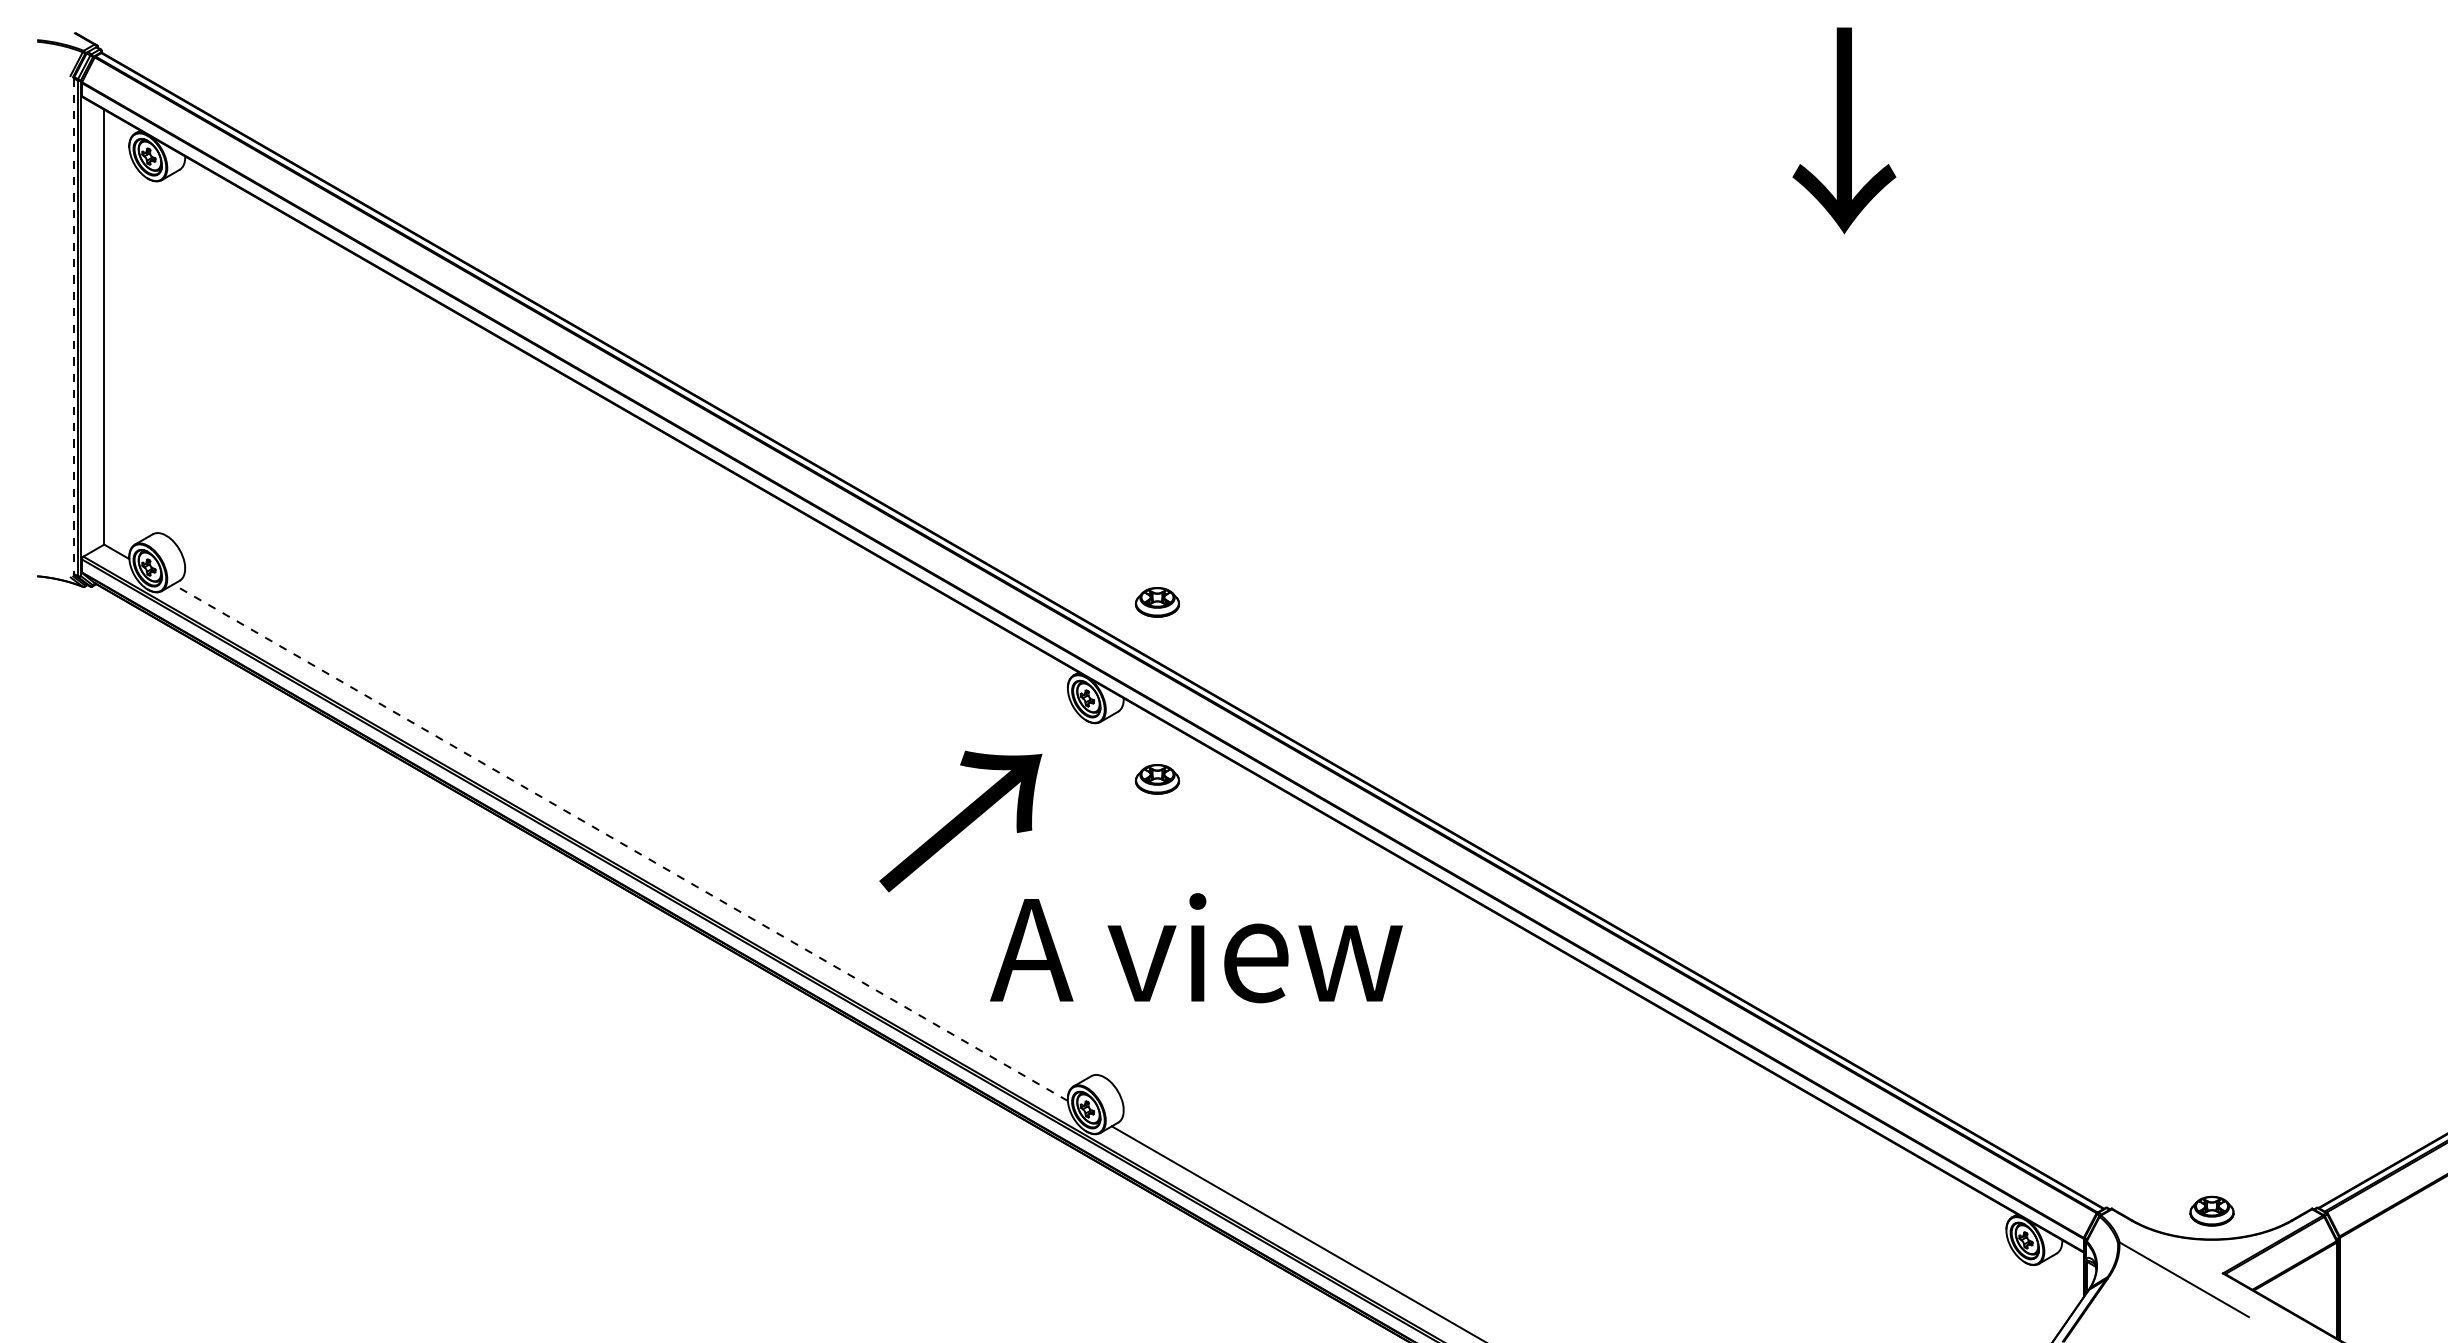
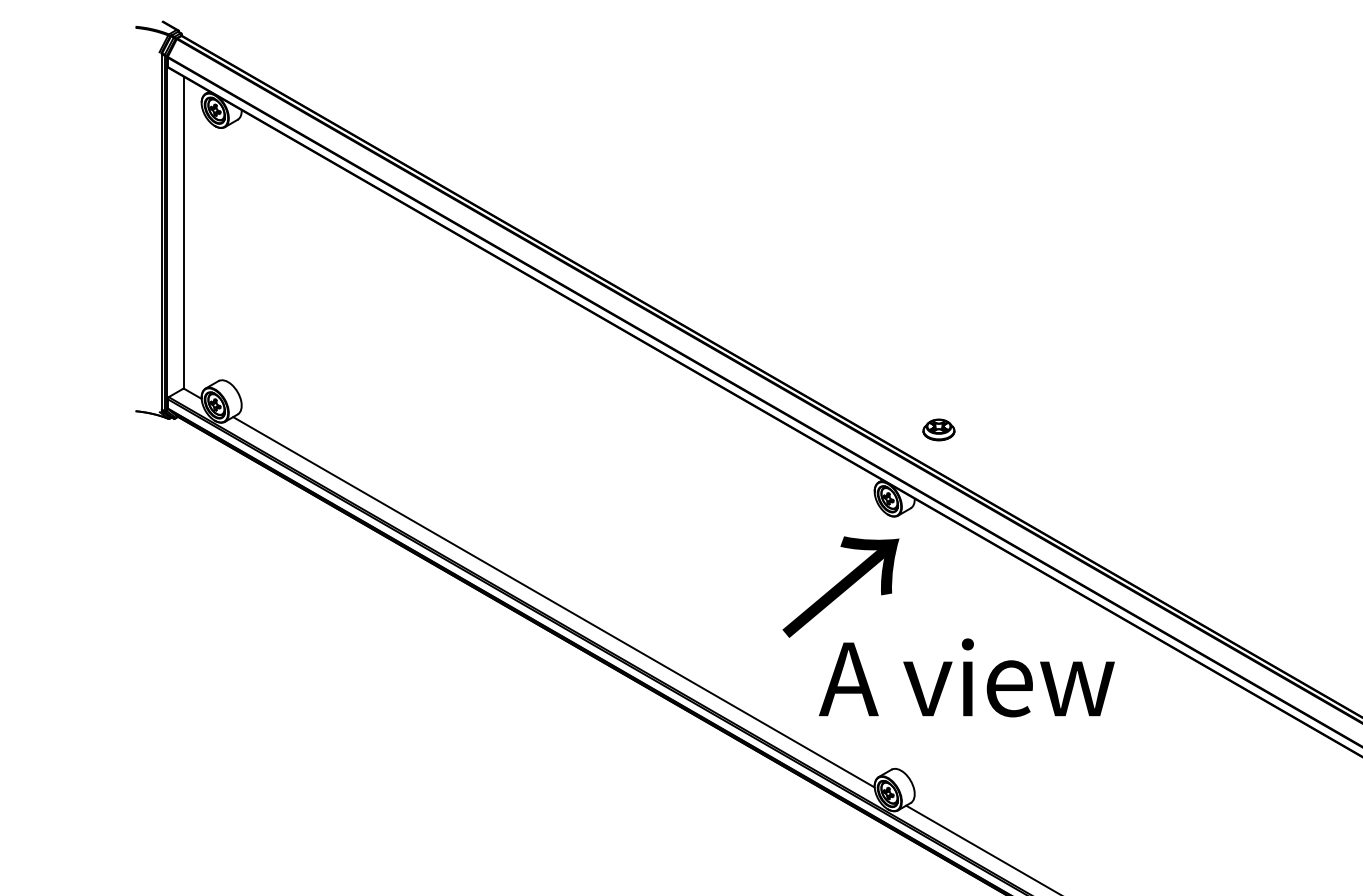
line: (73, 326) -> (161, 232), dashed -> solid
part: (1157, 779) -> (938, 556), removed
text: (960, 821) -> (840, 587), moved
line: (620, 842) -> (553, 602), dashed -> solid

